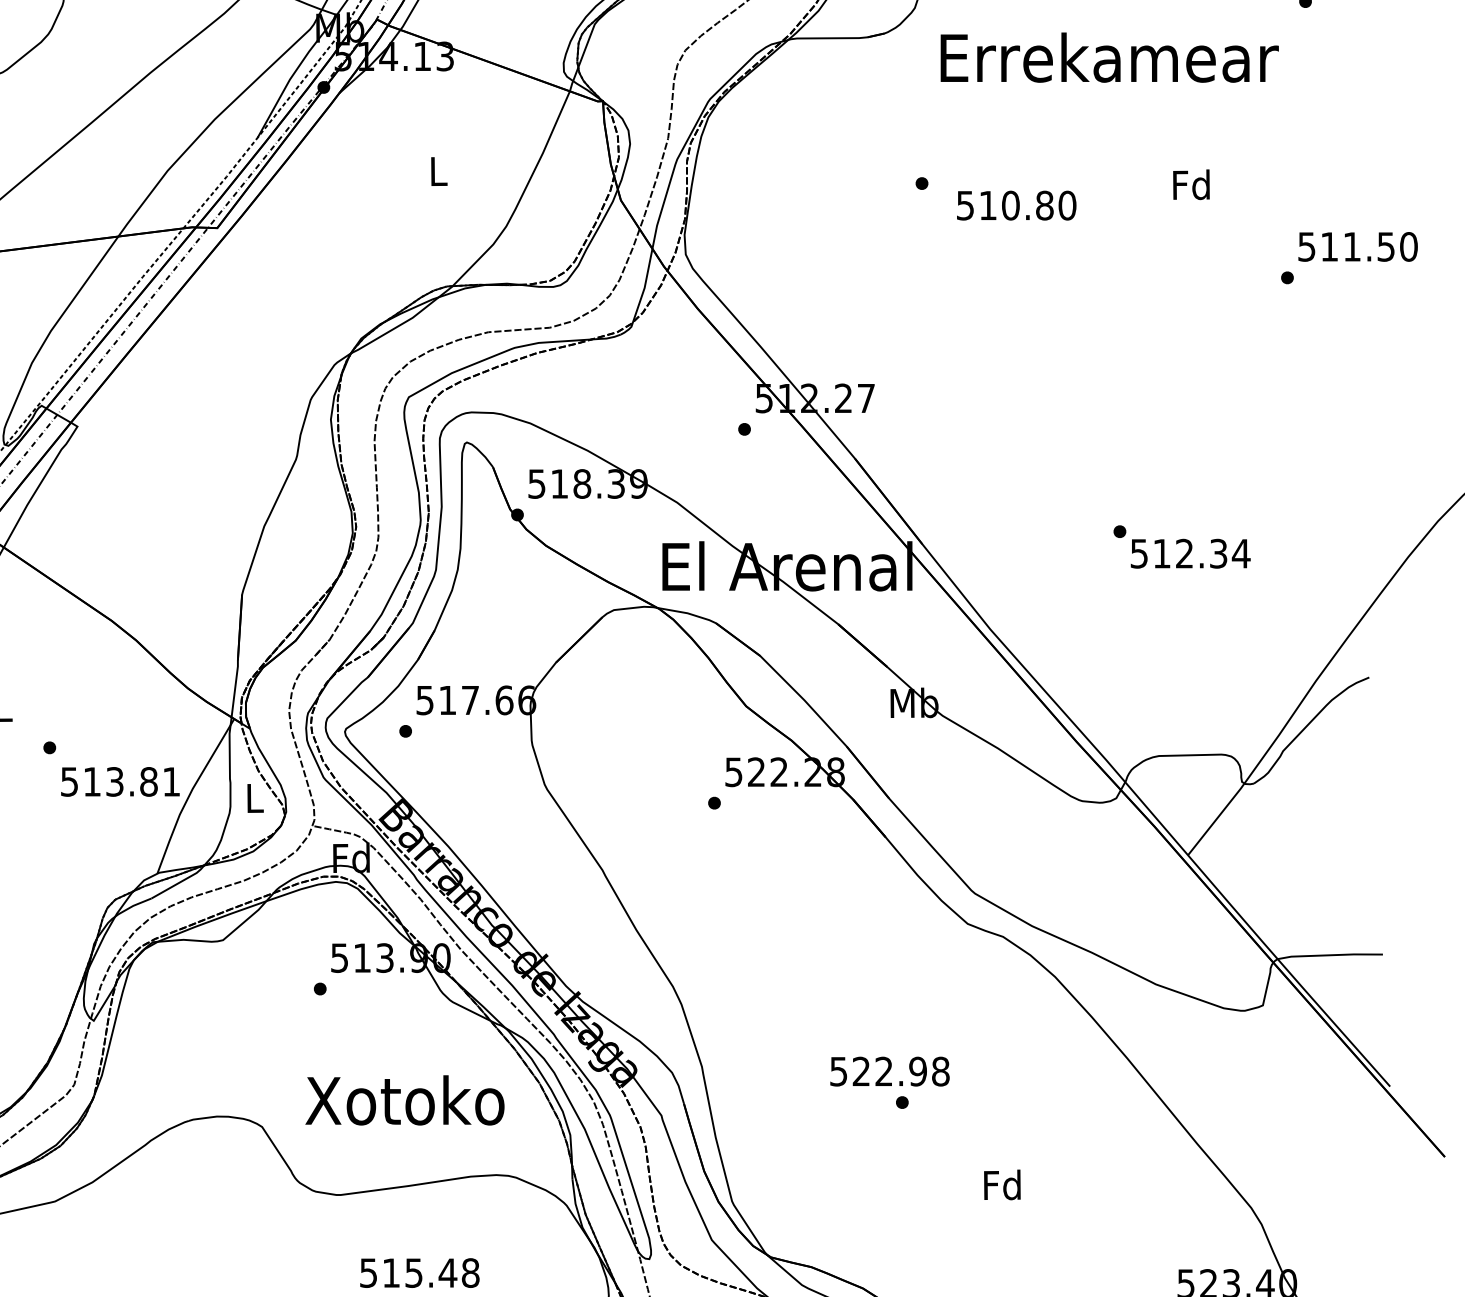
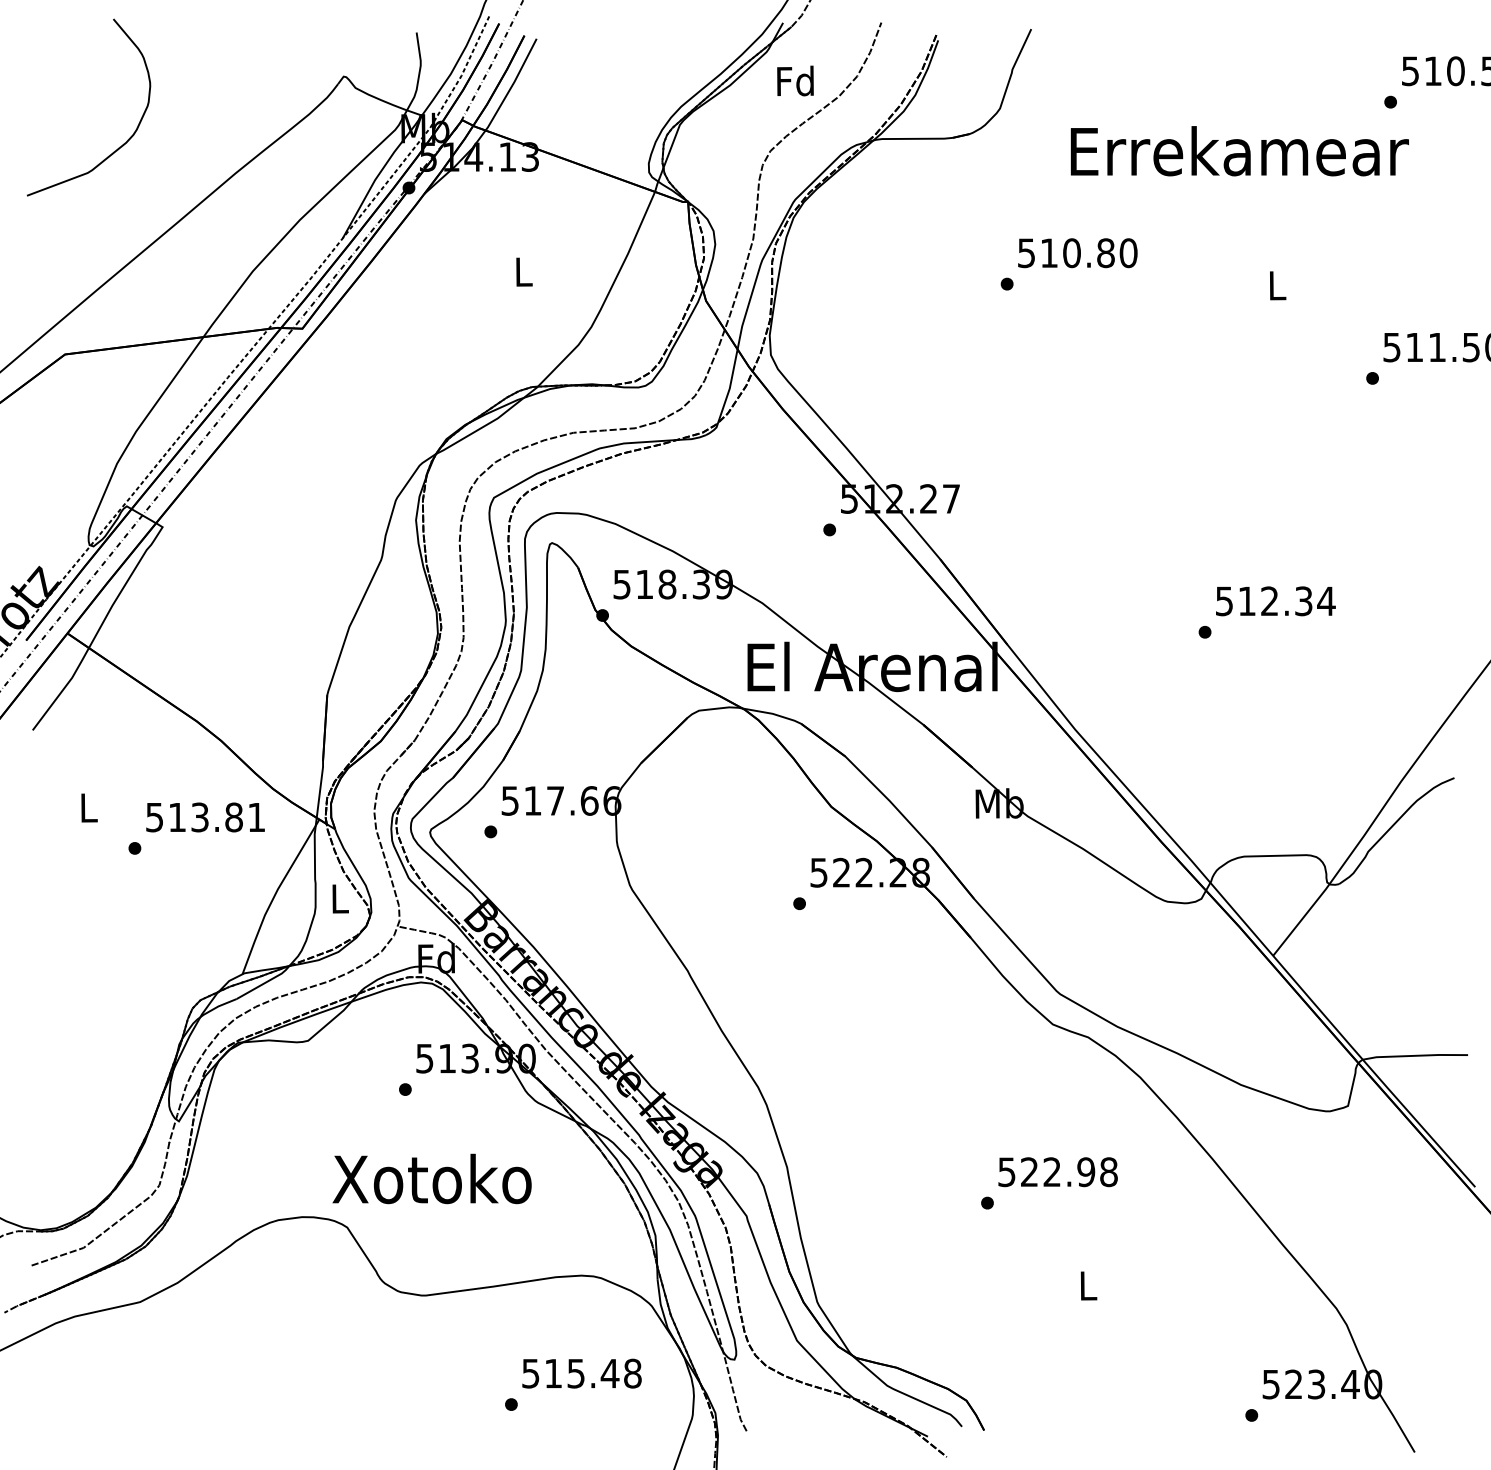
text: (1109, 57) -> (1239, 151), moved
text: (1191, 184) -> (1276, 285), Fd -> L
text: (1016, 205) -> (1077, 253), moved
text: (1190, 553) -> (1275, 601), moved
text: (120, 781) -> (205, 817), moved
text: (889, 1071) -> (1057, 1172), moved
text: (404, 1099) -> (431, 1178), moved
text: (1002, 1184) -> (1087, 1285), Fd -> L
text: (419, 1272) -> (581, 1373), moved

